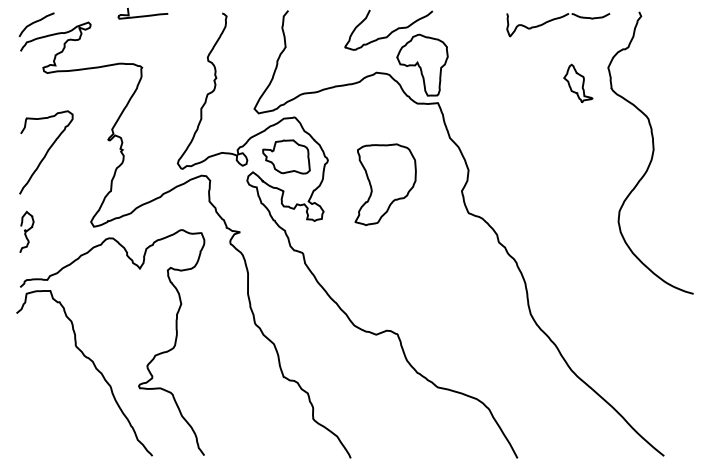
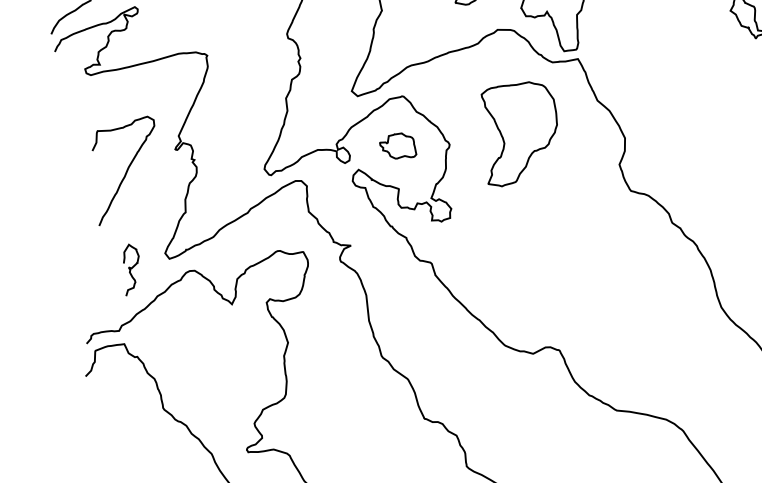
curve: (46, 152) -> (126, 170), moved
part: (286, 156) -> (397, 145), size x0.6
part: (385, 184) -> (520, 133), moved
curve: (26, 231) -> (131, 268), moved

